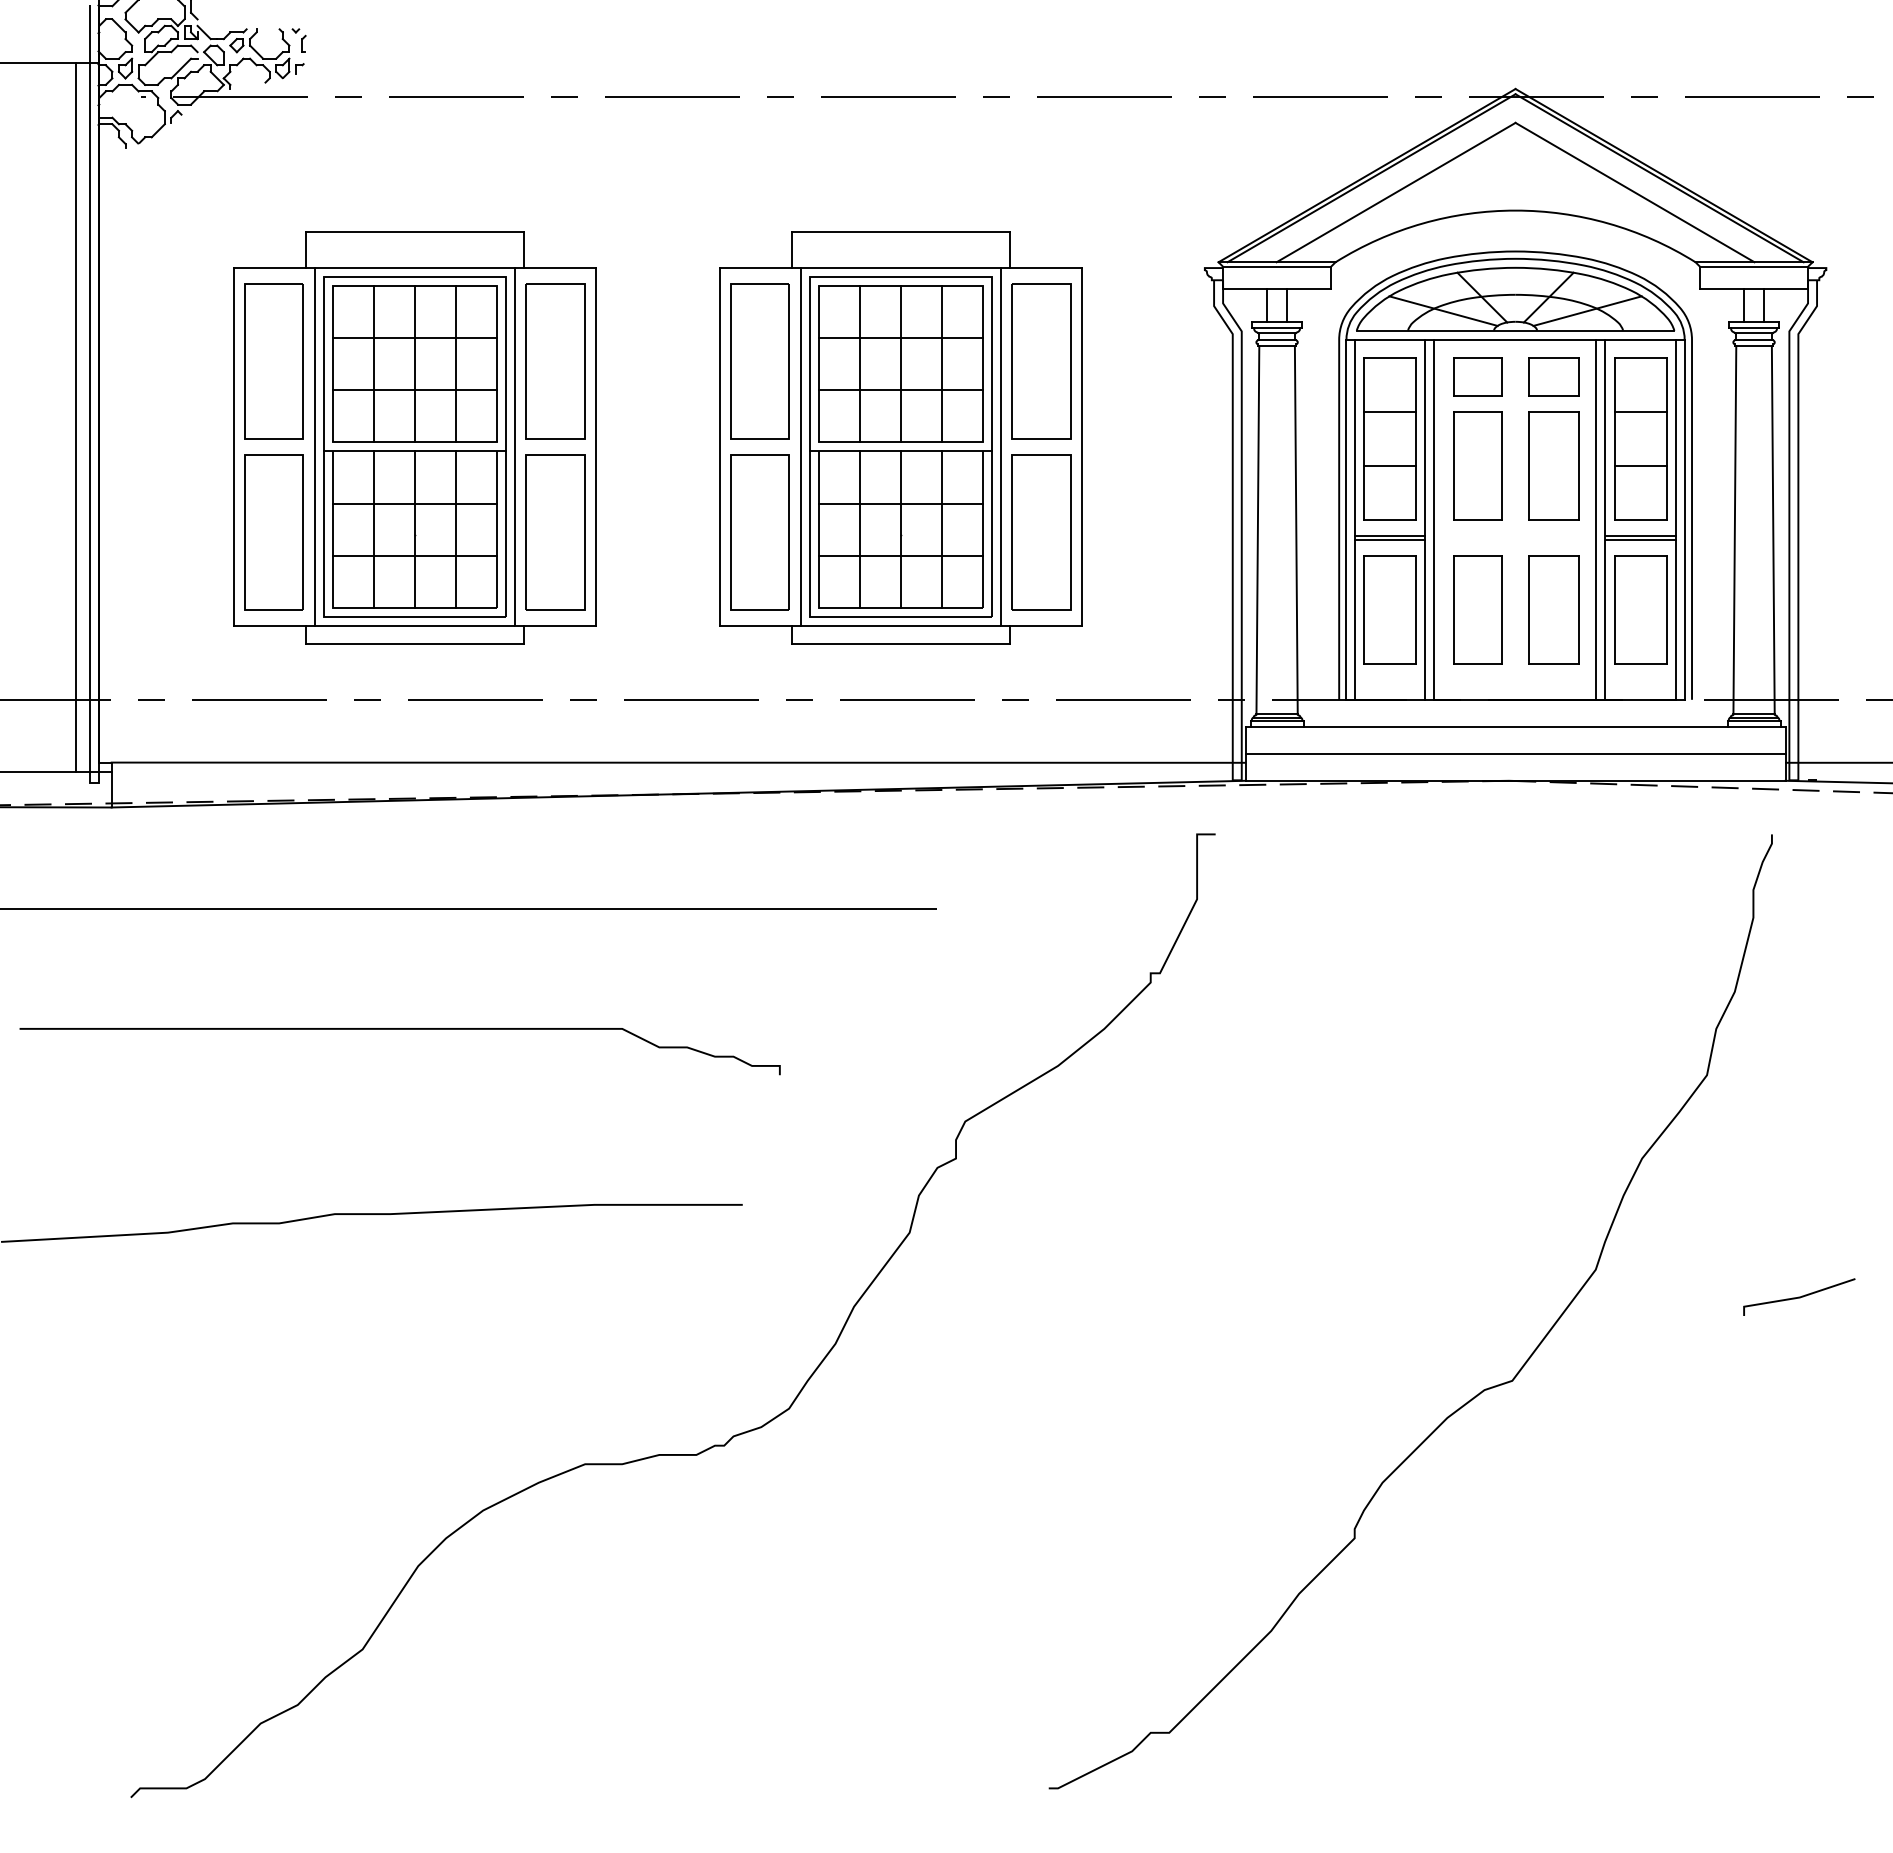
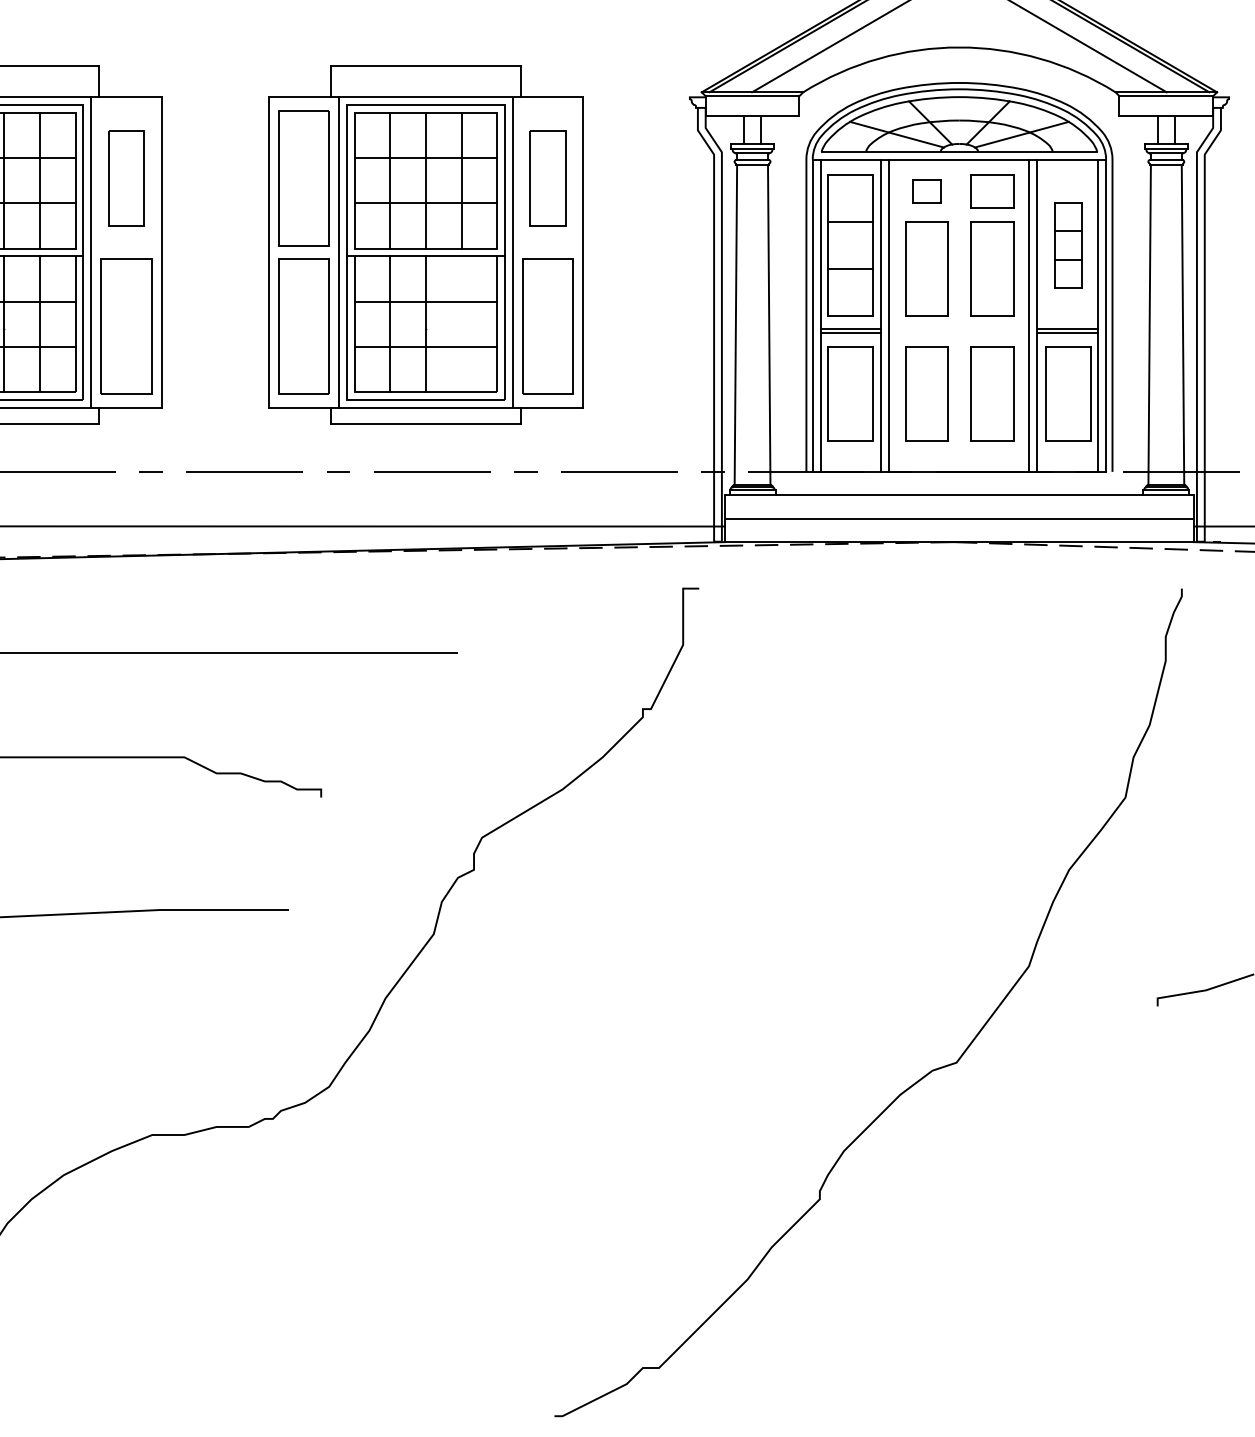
part: (555, 361) -> (126, 178), size x0.7
part: (1041, 361) -> (548, 178), size x0.7
part: (1477, 376) -> (926, 191), size x0.7
part: (1640, 438) -> (1067, 245), size x0.6
line: (941, 529) -> (461, 324), removed

